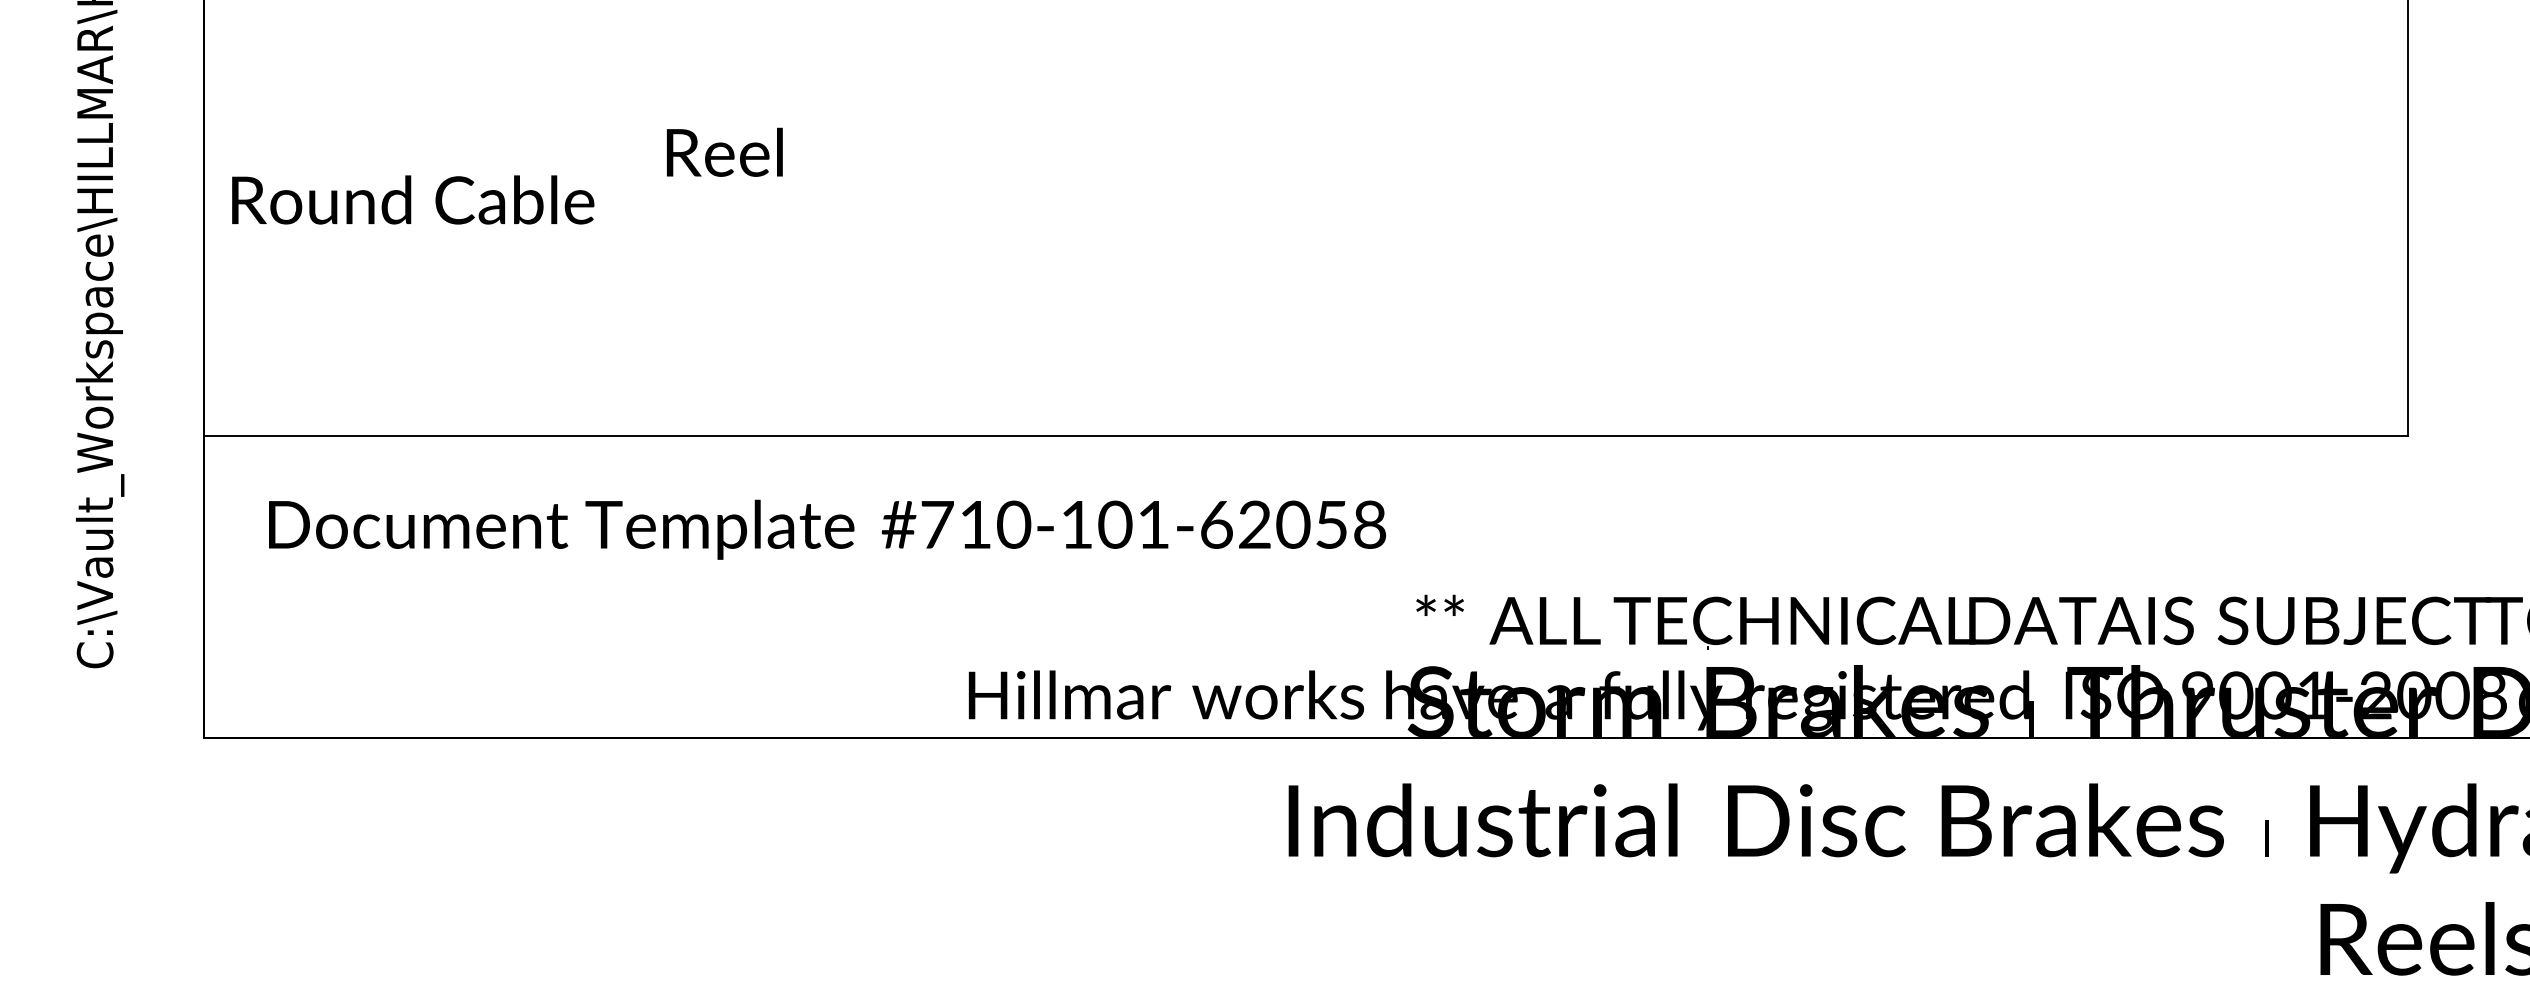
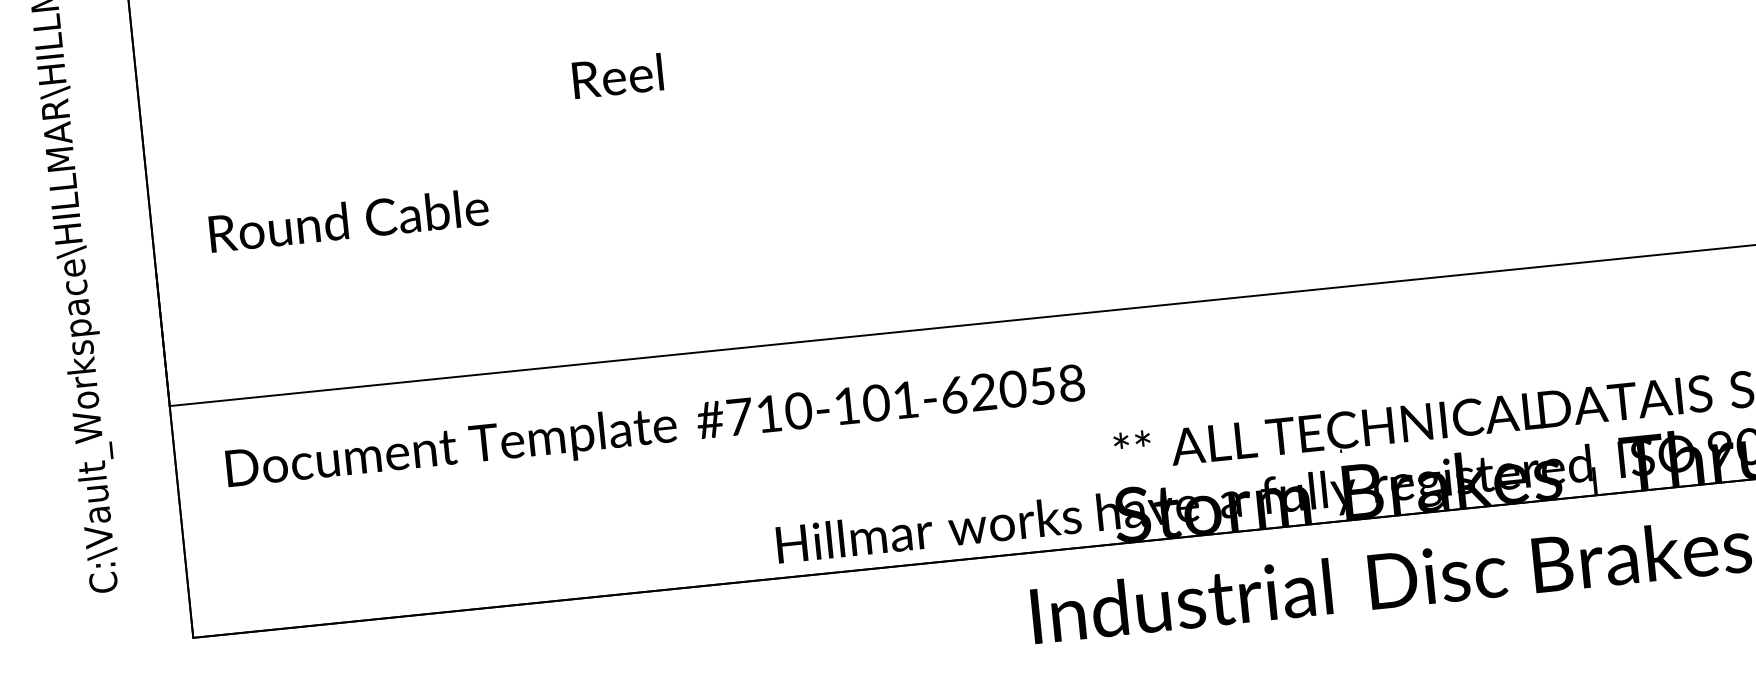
text: (724, 151) -> (617, 75), moved
text: (413, 199) -> (349, 219), moved

